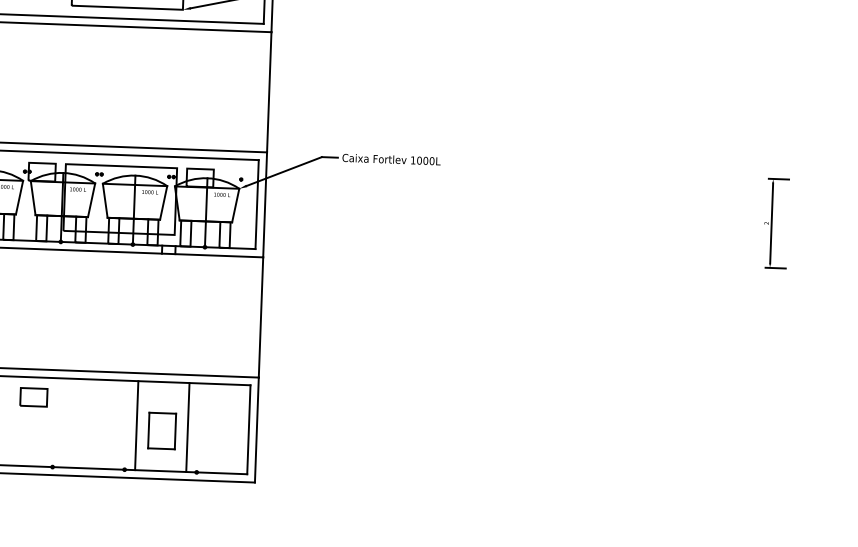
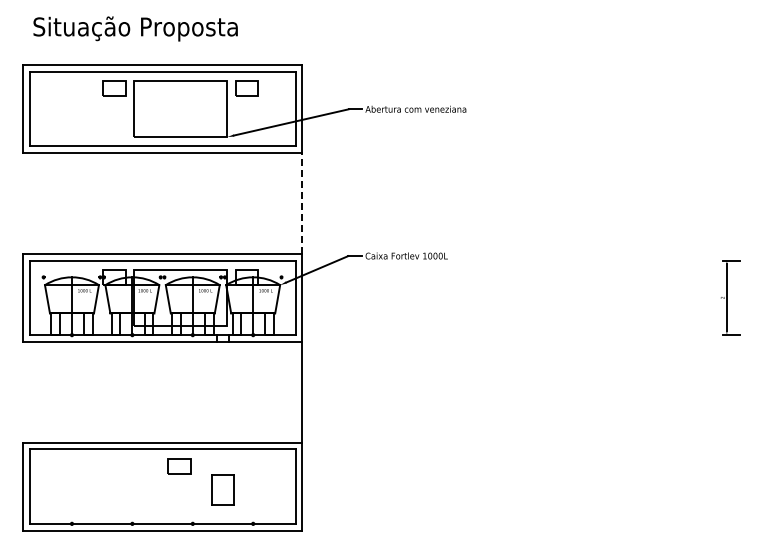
line: (269, 91) -> (302, 202), solid -> dashed
part: (33, 397) -> (179, 466), moved
line: (136, 425) -> (201, 486), removed
line: (187, 427) -> (244, 486), removed

